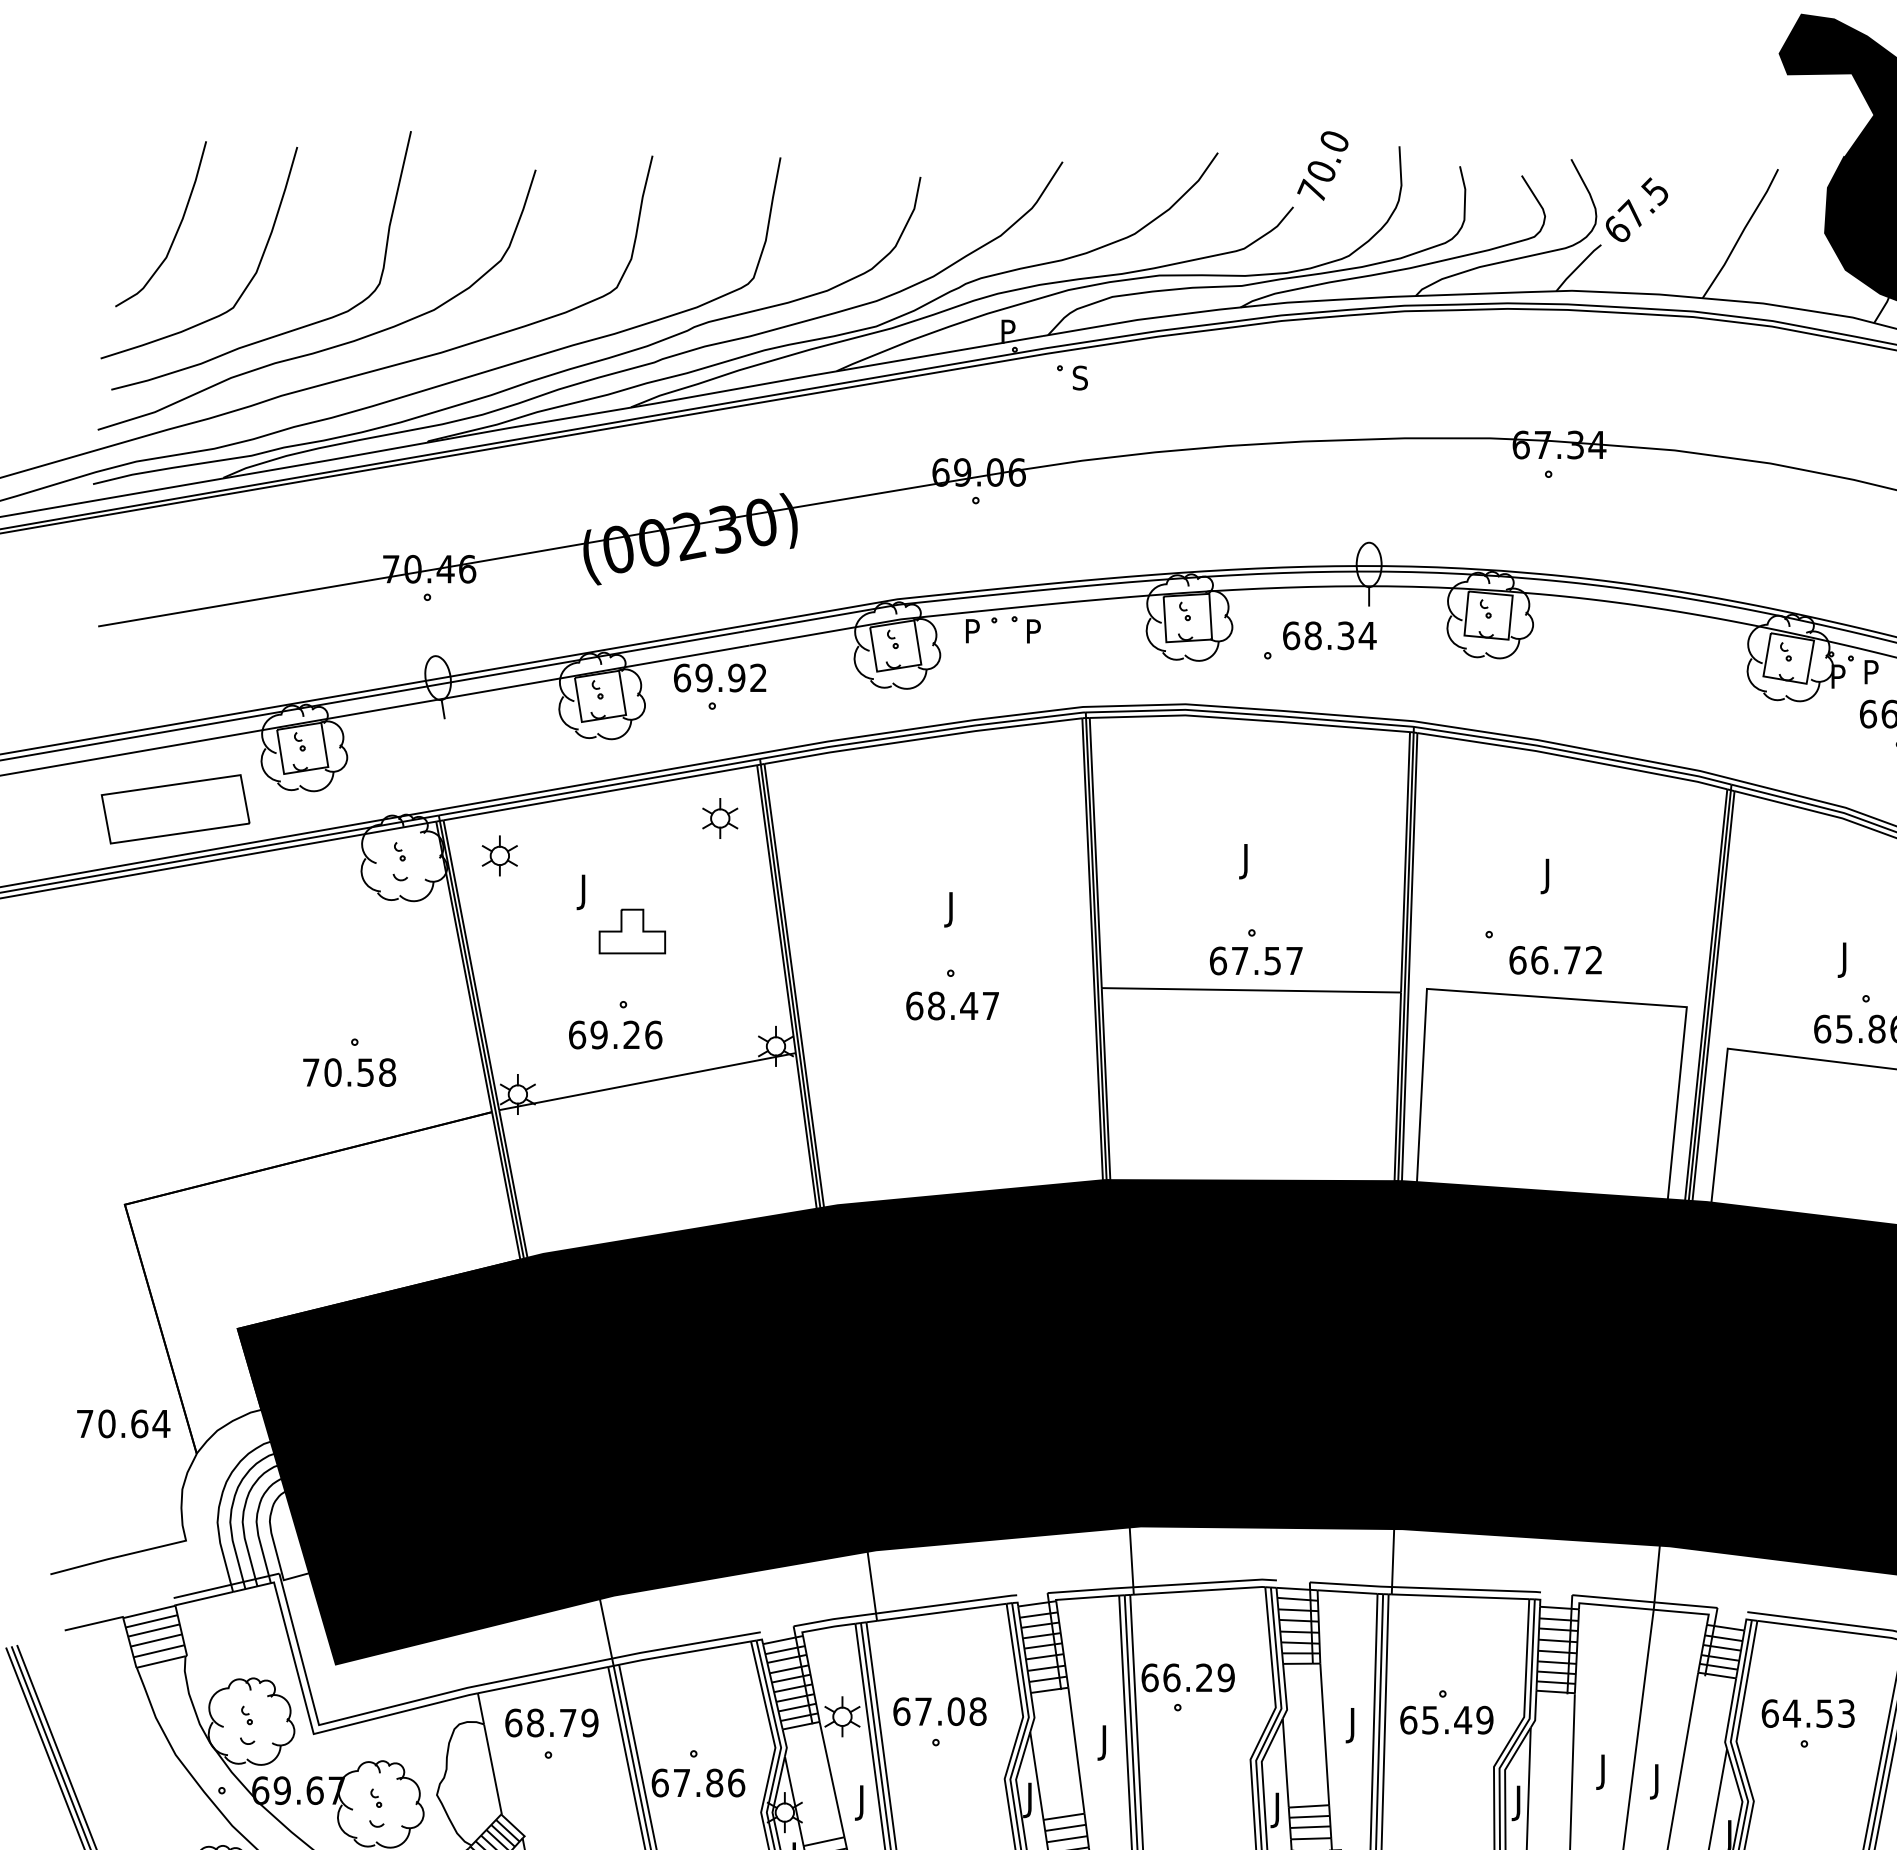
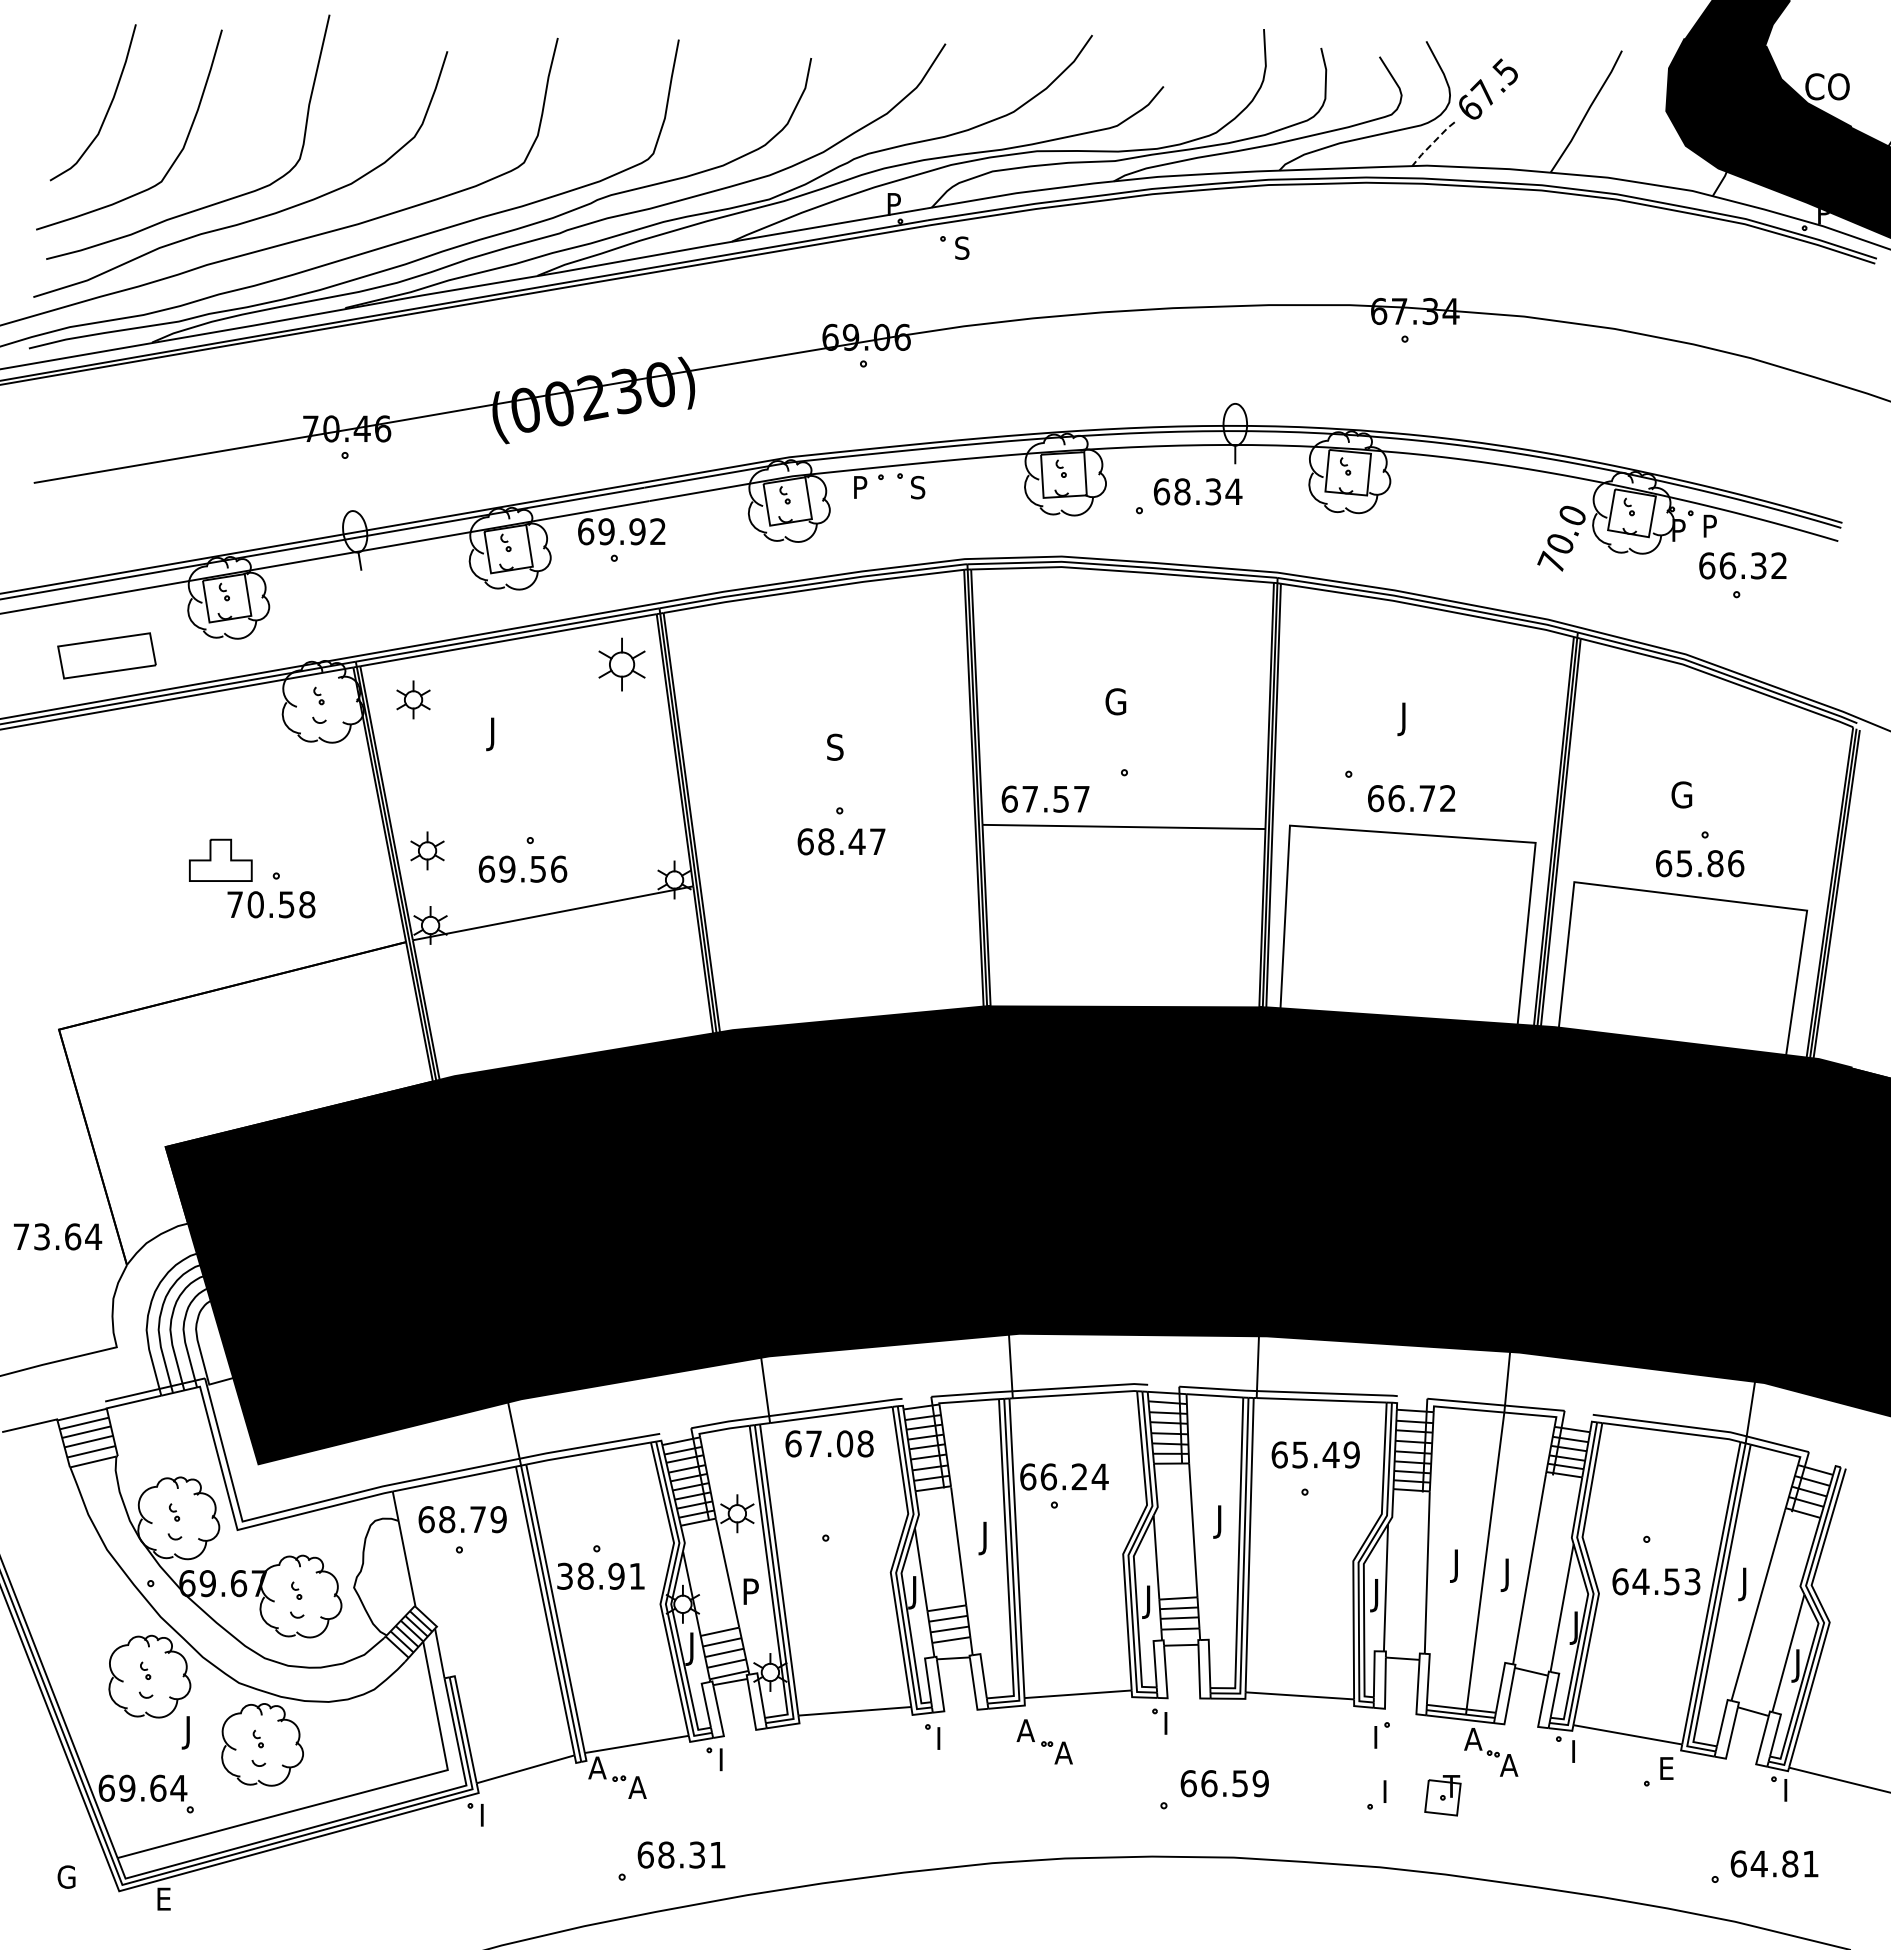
text: (1322, 165) -> (1561, 538), moved
line: (1577, 267) -> (1432, 143), solid -> dashed
text: (1034, 631) -> (918, 487), P -> S
part: (175, 808) -> (106, 655), size x0.7
part: (719, 818) -> (621, 664), size x1.4
text: (1242, 861) -> (1115, 705), J -> G
text: (946, 909) -> (835, 750), J -> S
part: (632, 930) -> (220, 859), moved
text: (1256, 960) -> (1045, 798), moved
text: (1841, 960) -> (1681, 798), J -> G
part: (514, 1015) -> (427, 850), added
text: (631, 1034) -> (537, 868), 69.26 -> 69.56
text: (107, 1423) -> (42, 1236), 70.64 -> 73.64
text: (1225, 1677) -> (1099, 1476), 66.29 -> 66.24
text: (939, 1711) -> (829, 1443), moved
text: (1808, 1713) -> (1656, 1581), moved
text: (1446, 1719) -> (1315, 1454), moved
text: (698, 1782) -> (601, 1575), 67.86 -> 38.91
text: (856, 1802) -> (750, 1594), J -> P

